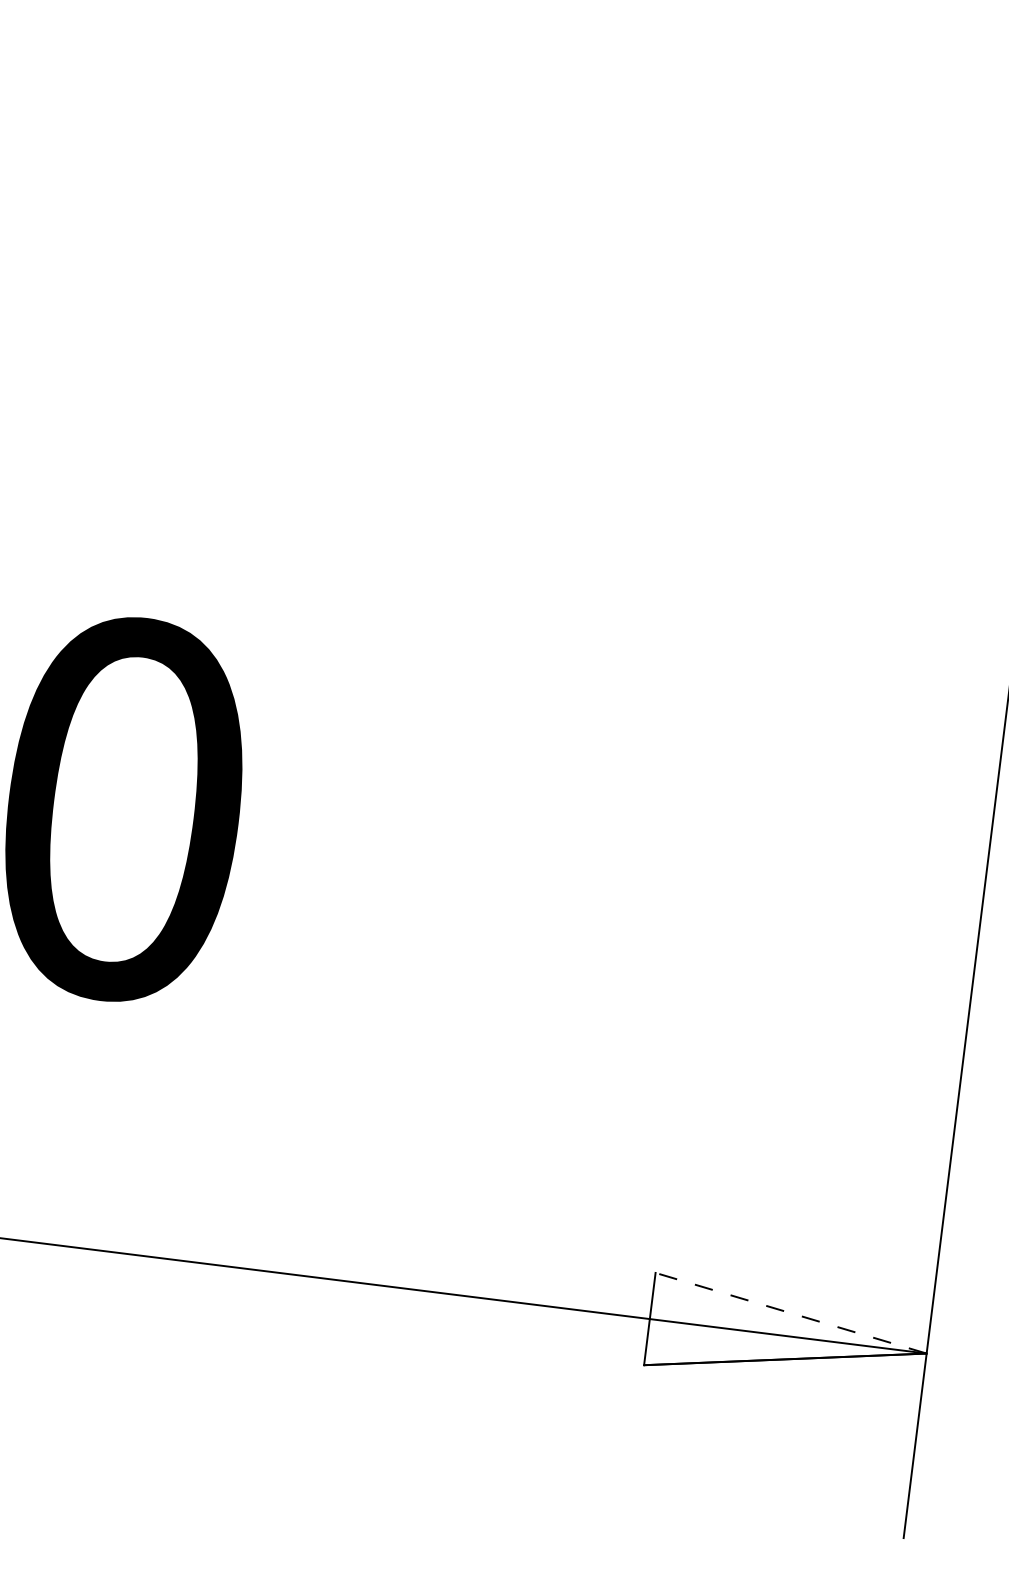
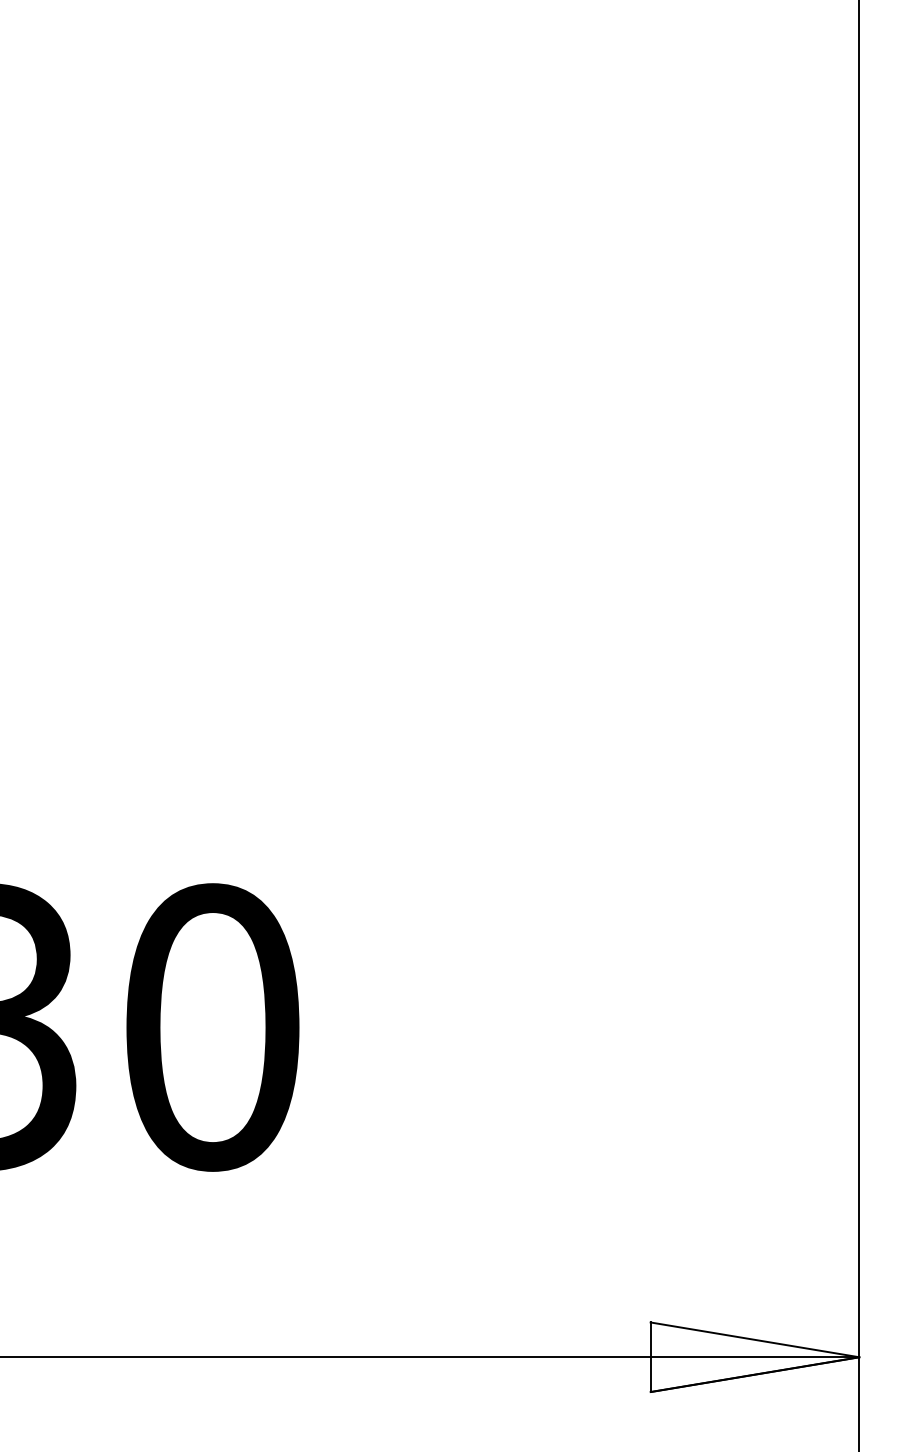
line: (791, 1312) -> (755, 1339), dashed -> solid

